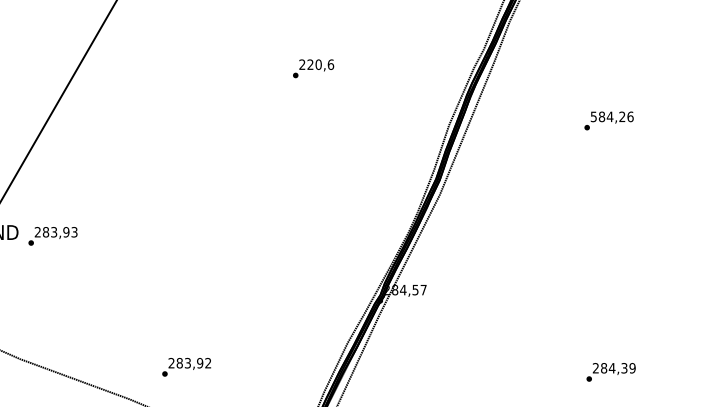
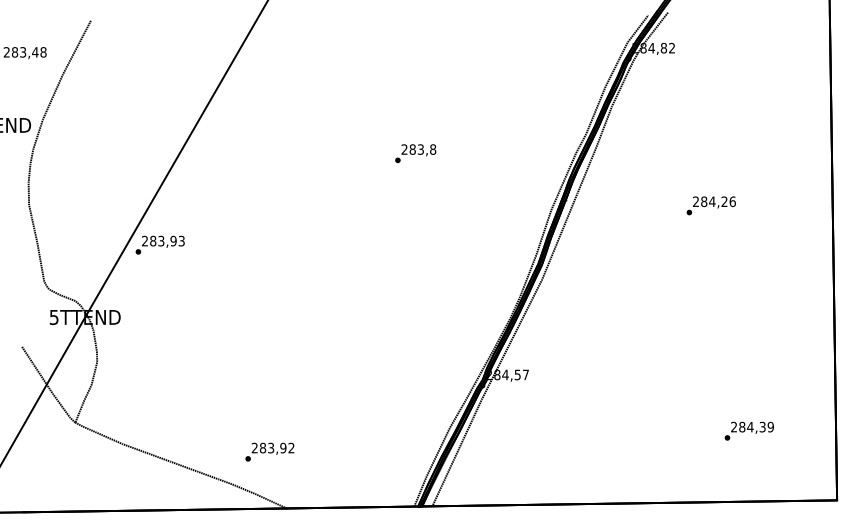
text: (320, 64) -> (422, 149), 220,6 -> 283,8
text: (593, 116) -> (695, 201), 584,26 -> 284,26
text: (52, 235) -> (159, 244), moved
text: (186, 366) -> (269, 451), moved
text: (610, 371) -> (748, 430), moved

